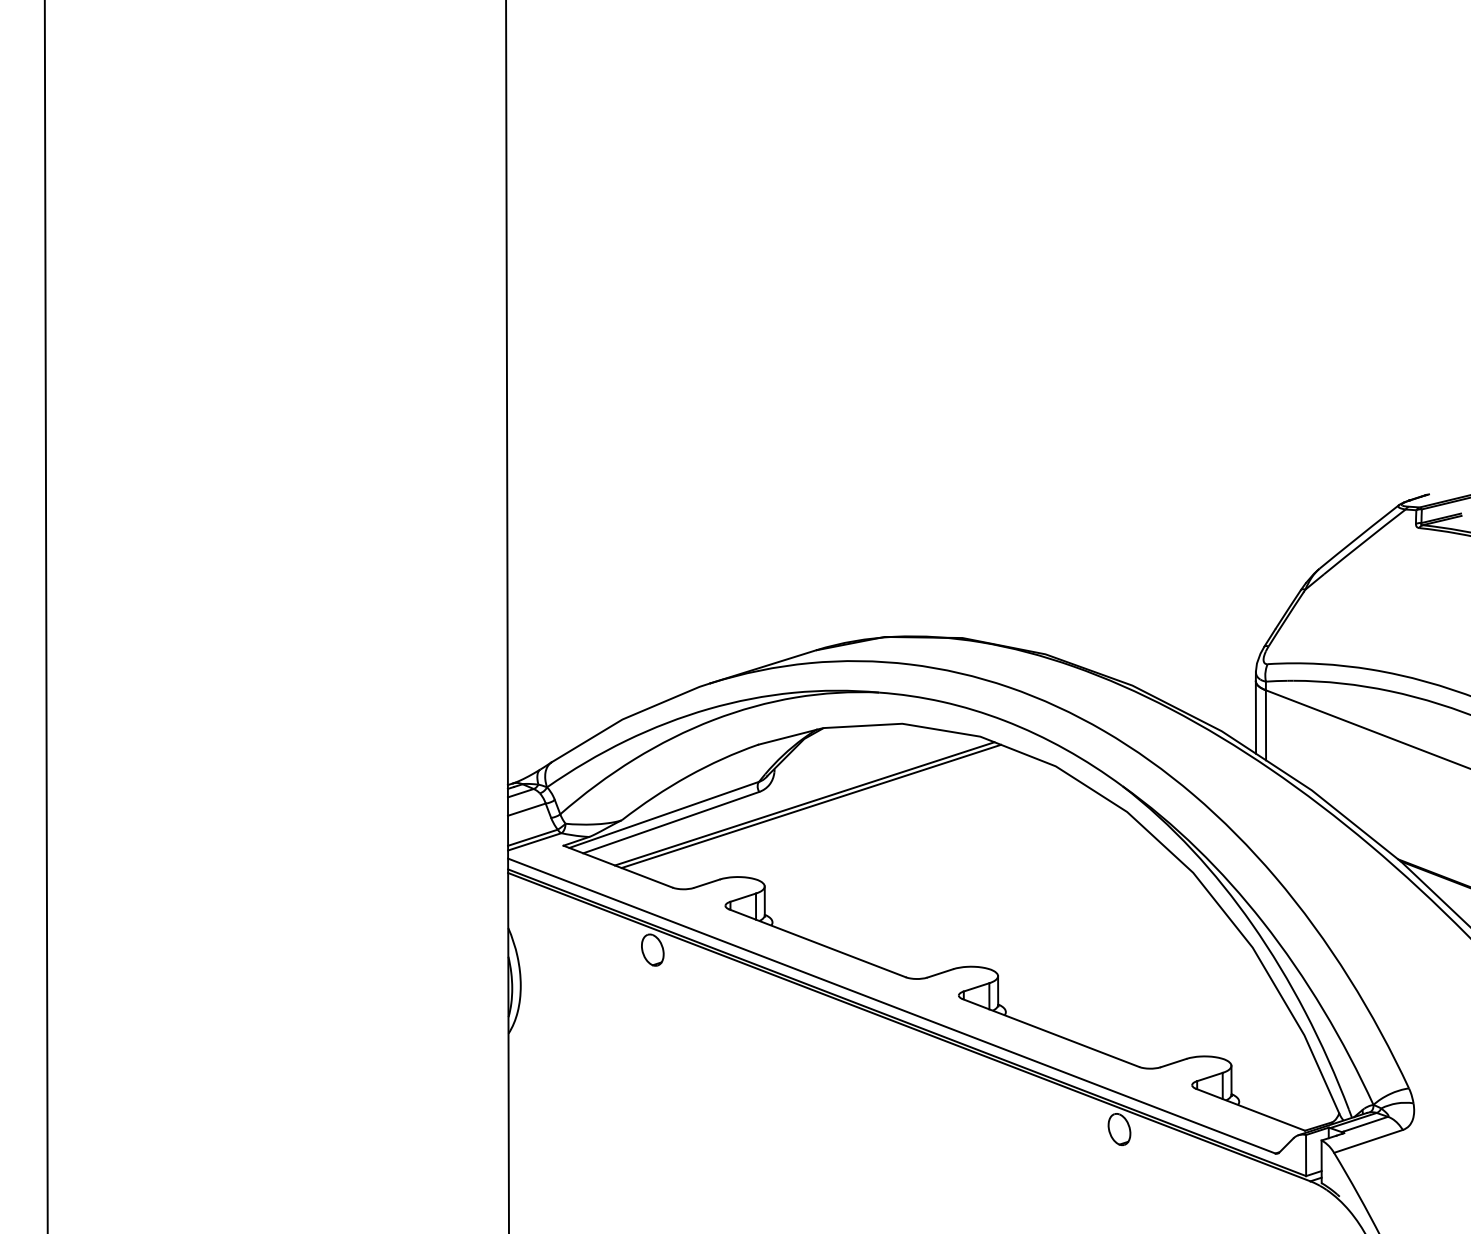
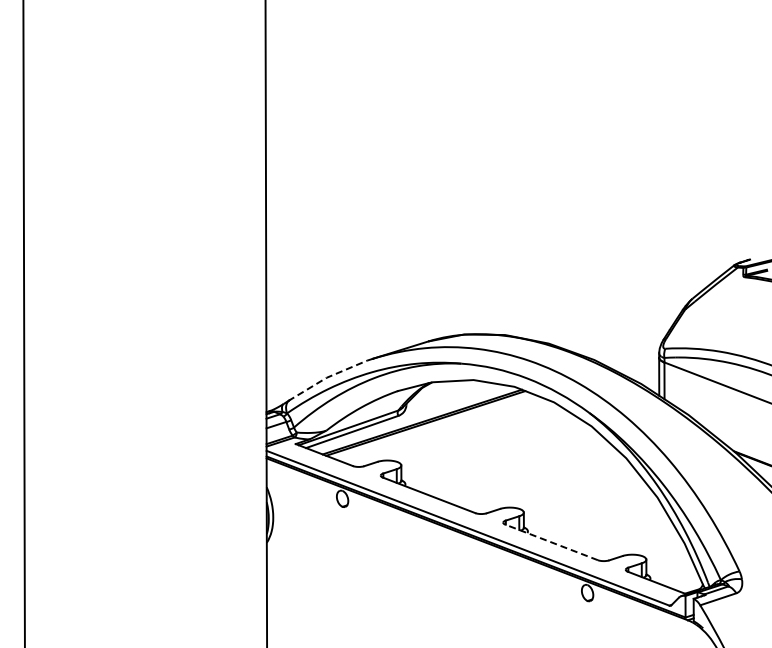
line: (627, 717) -> (329, 376), solid -> dashed
line: (1050, 1033) -> (551, 542), solid -> dashed

